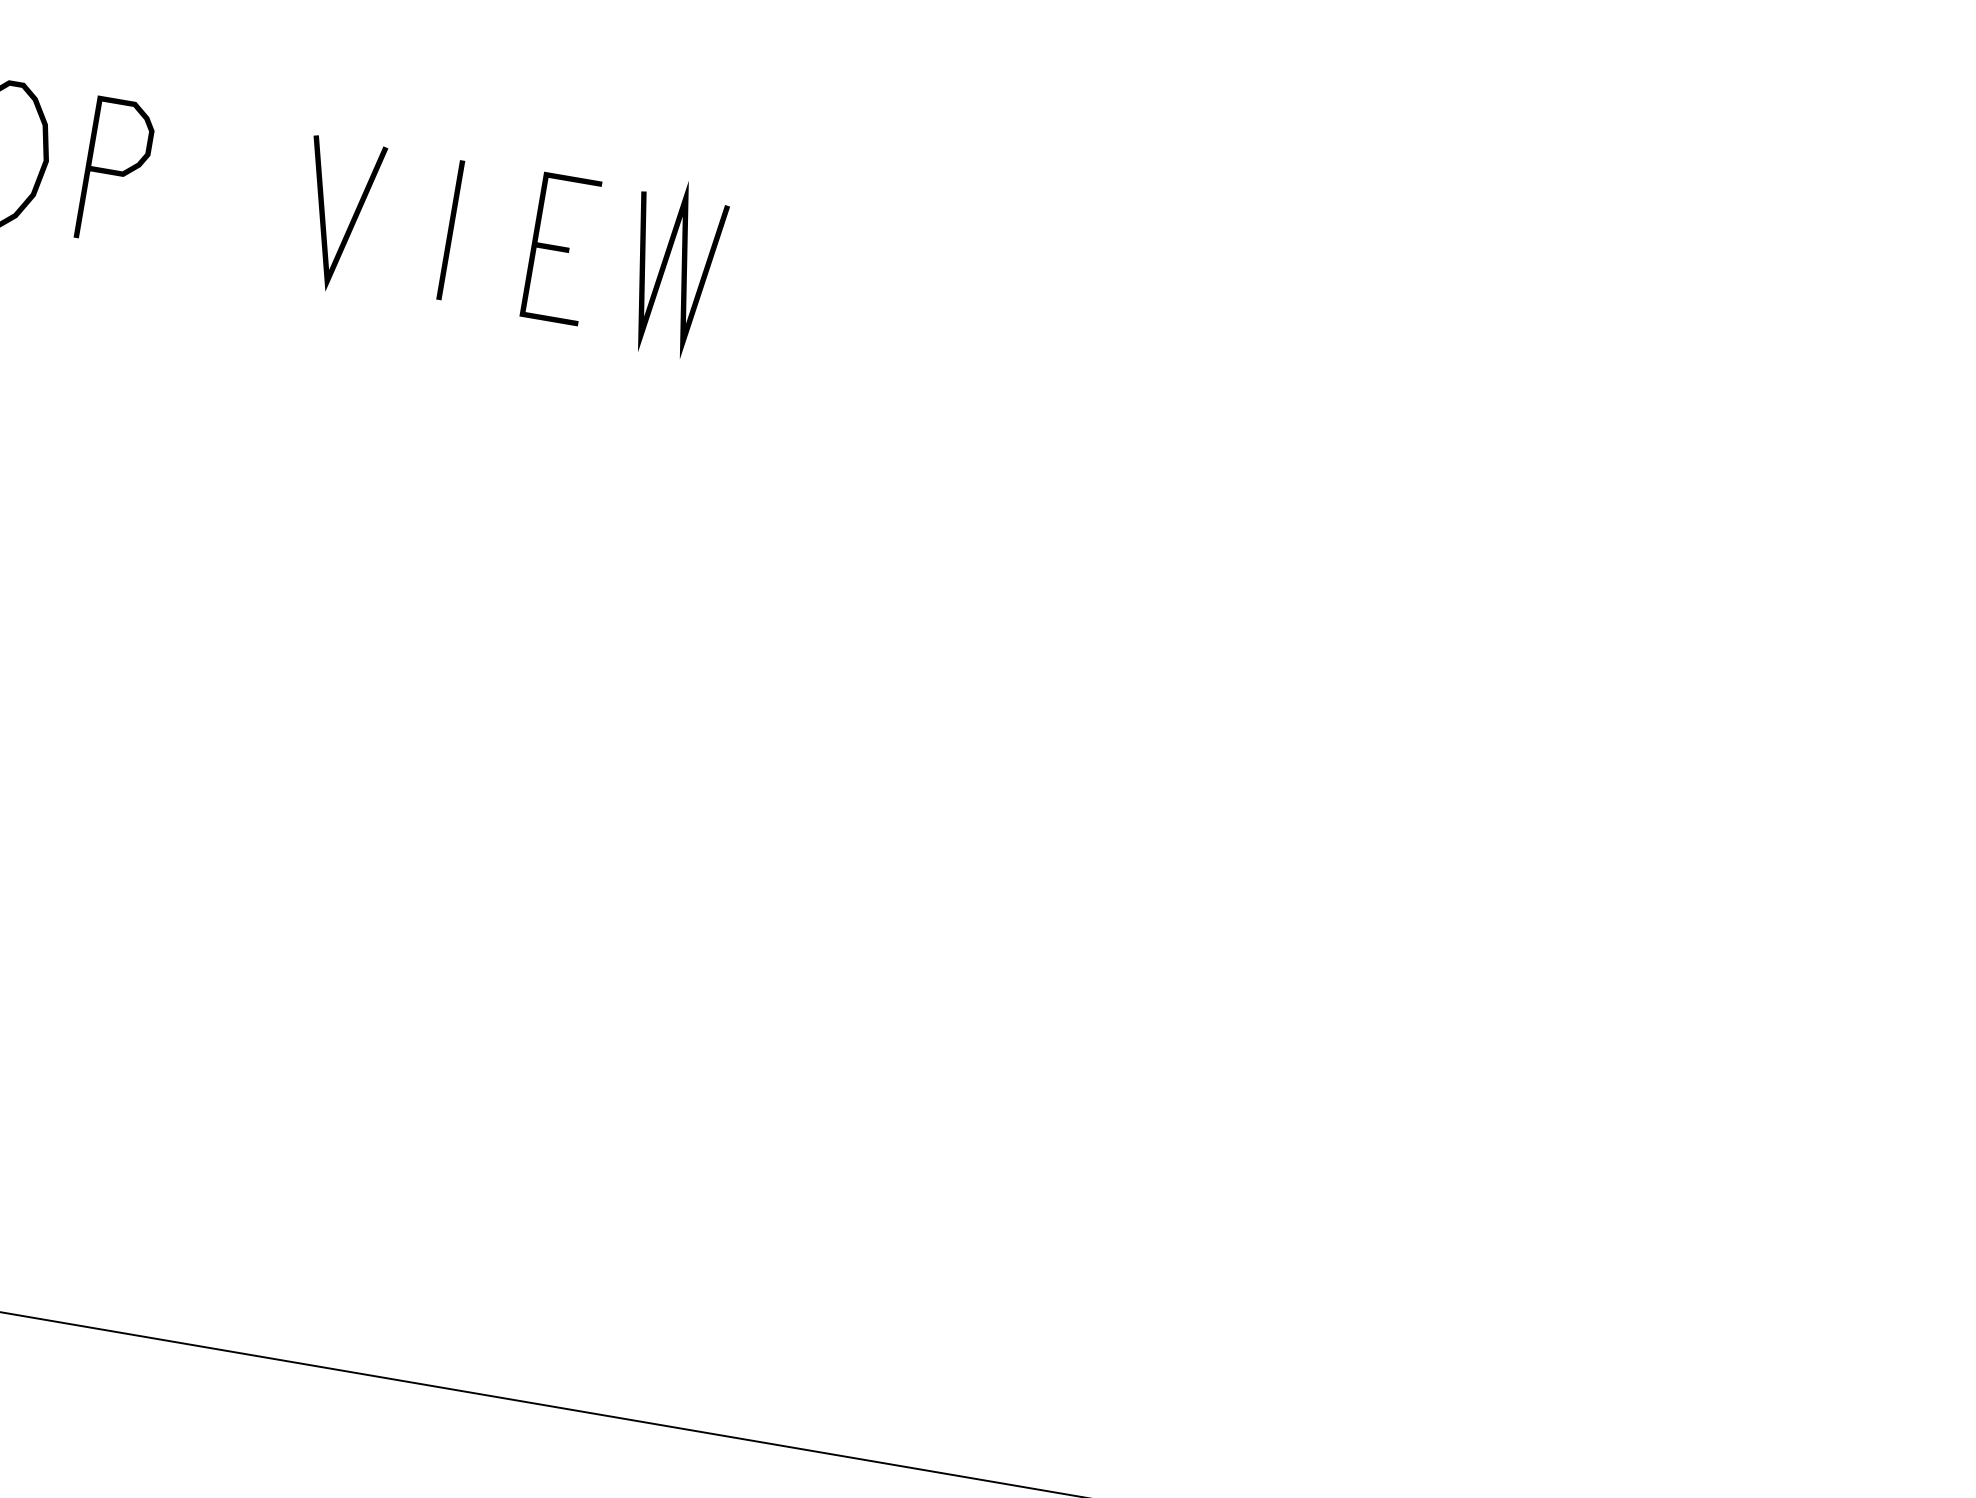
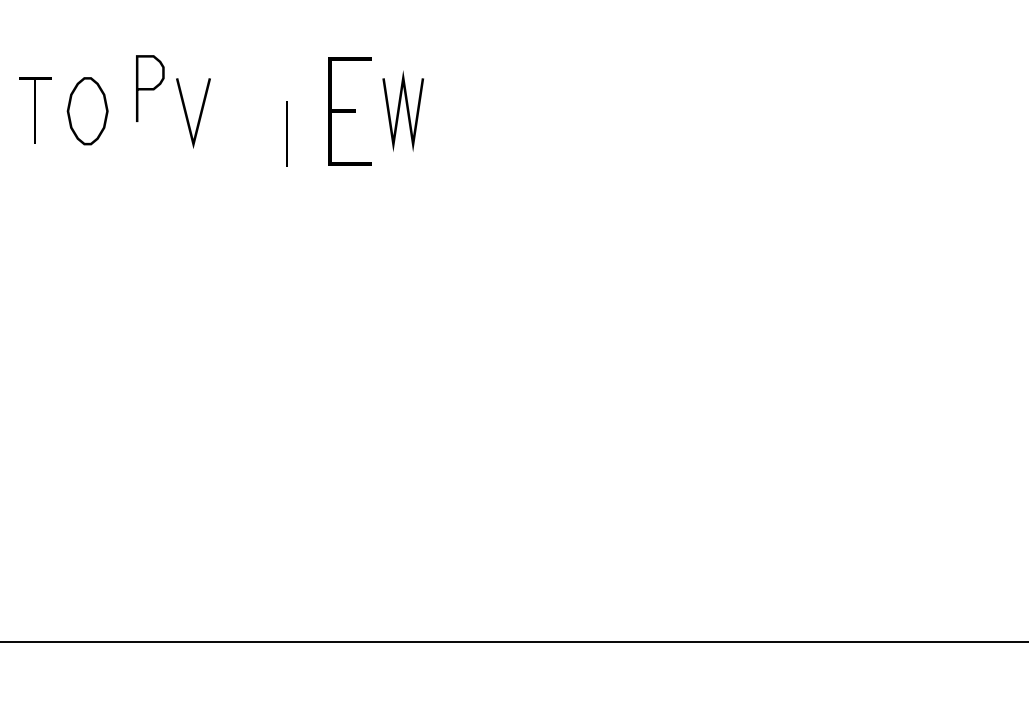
curve: (116, 171) -> (150, 88), moved
line: (325, 213) -> (187, 113), moved
line: (449, 228) -> (286, 133), moved
part: (560, 247) -> (349, 110), size x1.6

